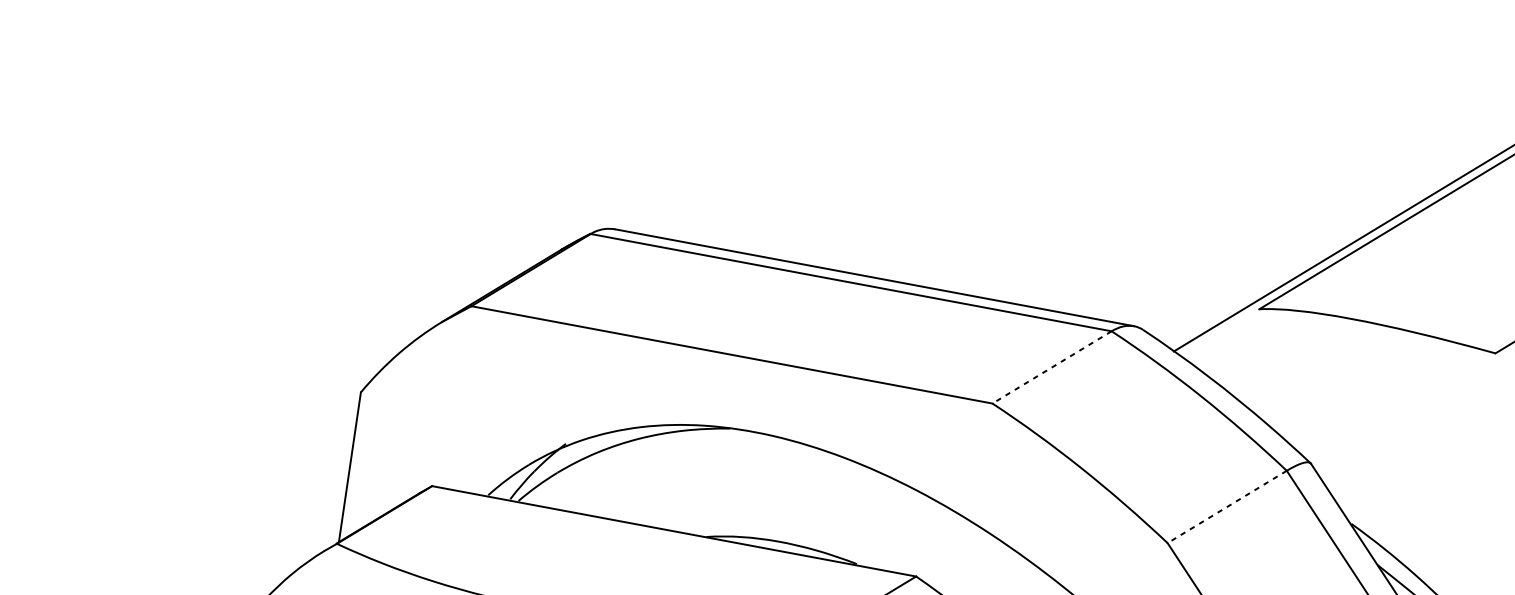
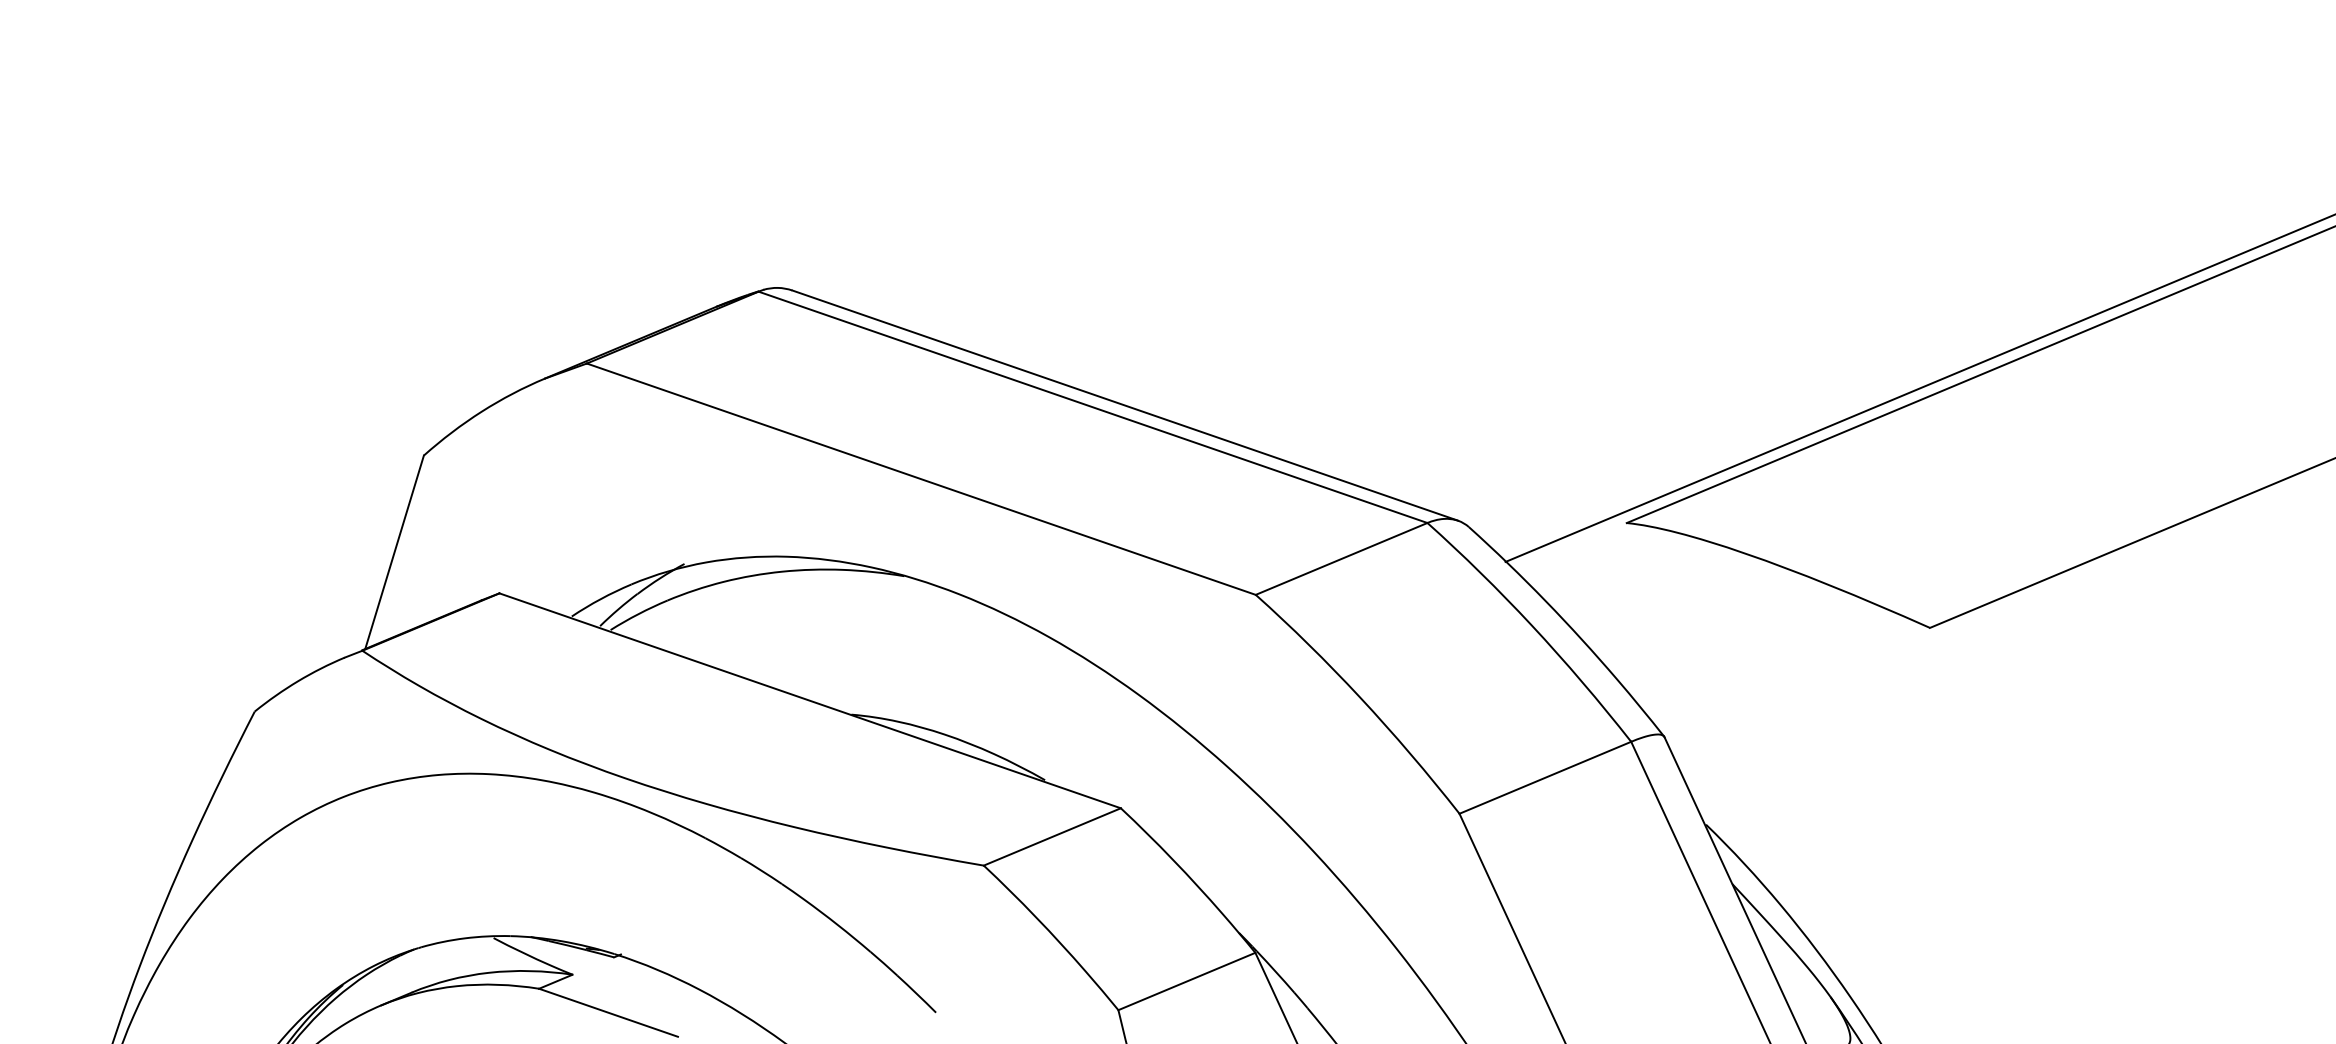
line: (1052, 367) -> (1341, 559), dashed -> solid
line: (1226, 506) -> (1544, 777), dashed -> solid

